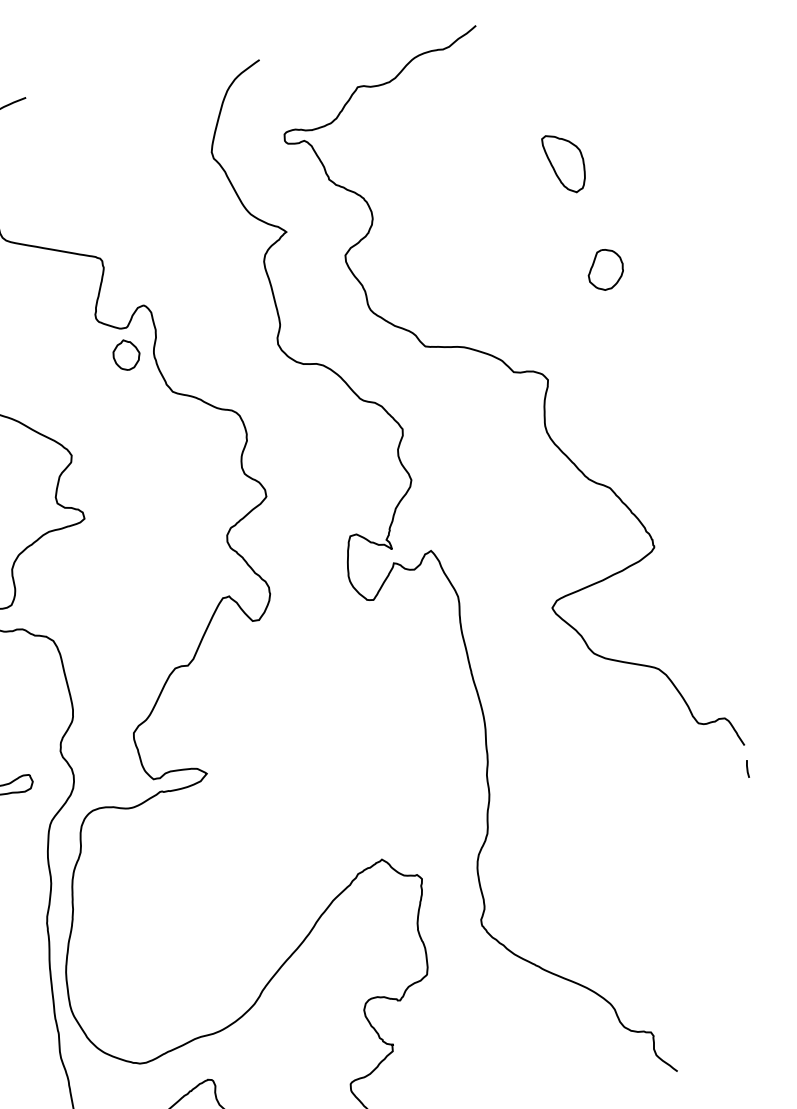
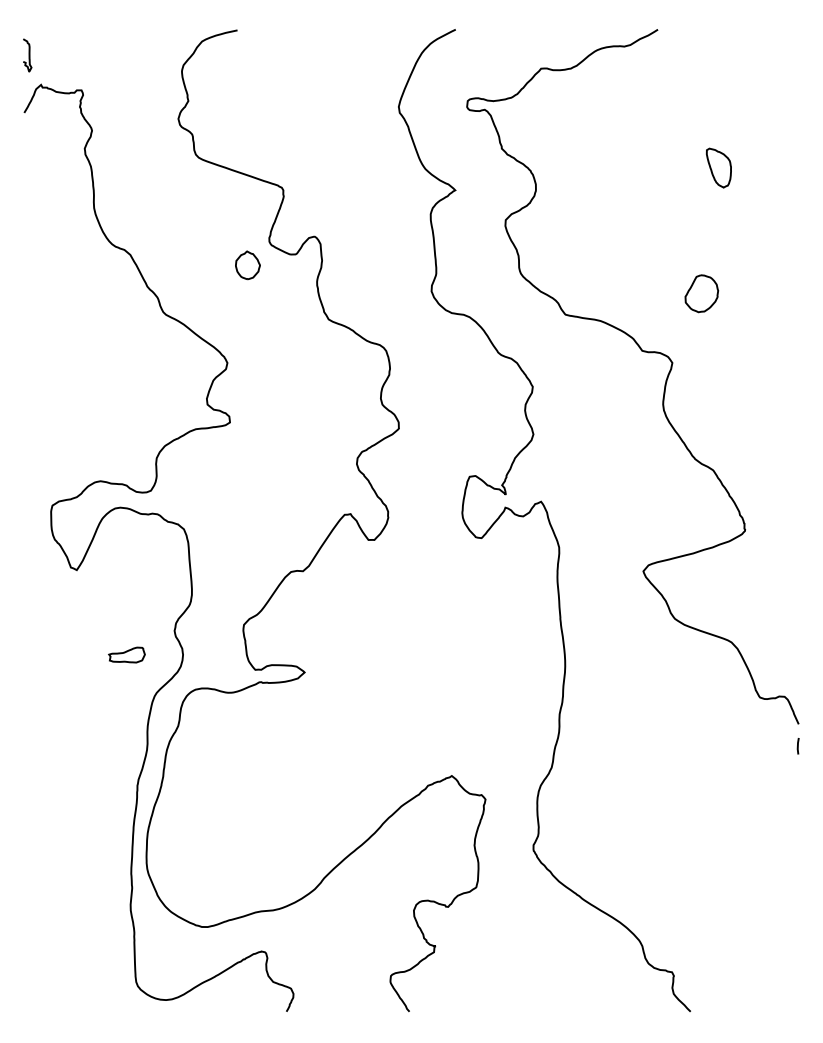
part: (564, 162) -> (718, 167), size x0.7
part: (605, 269) -> (701, 293), moved
part: (126, 355) -> (247, 265), moved

